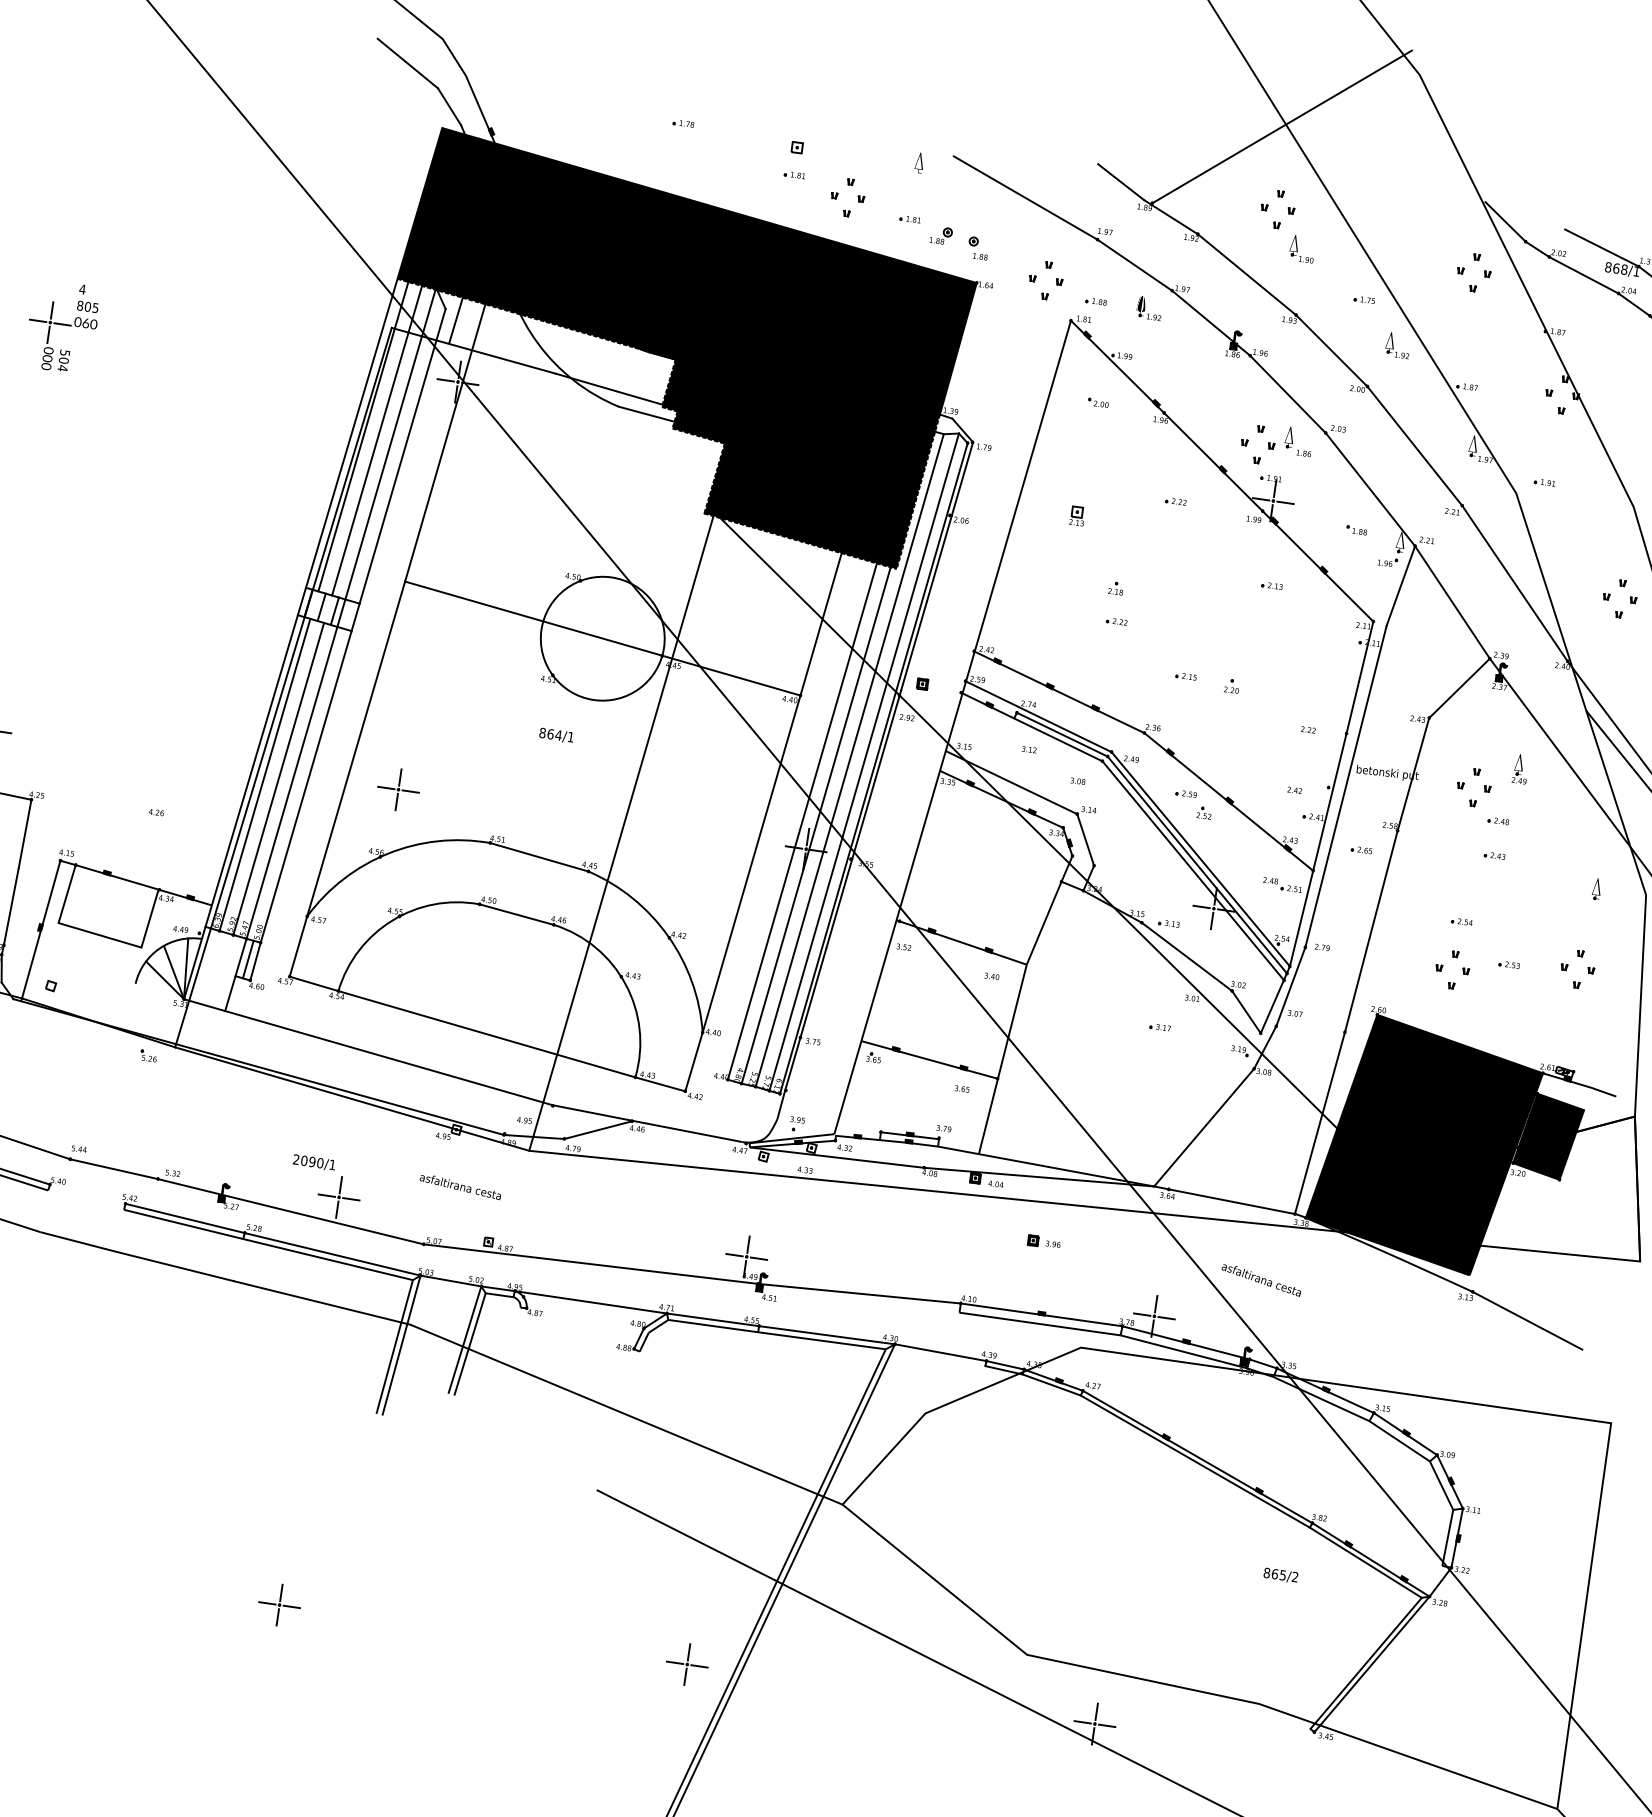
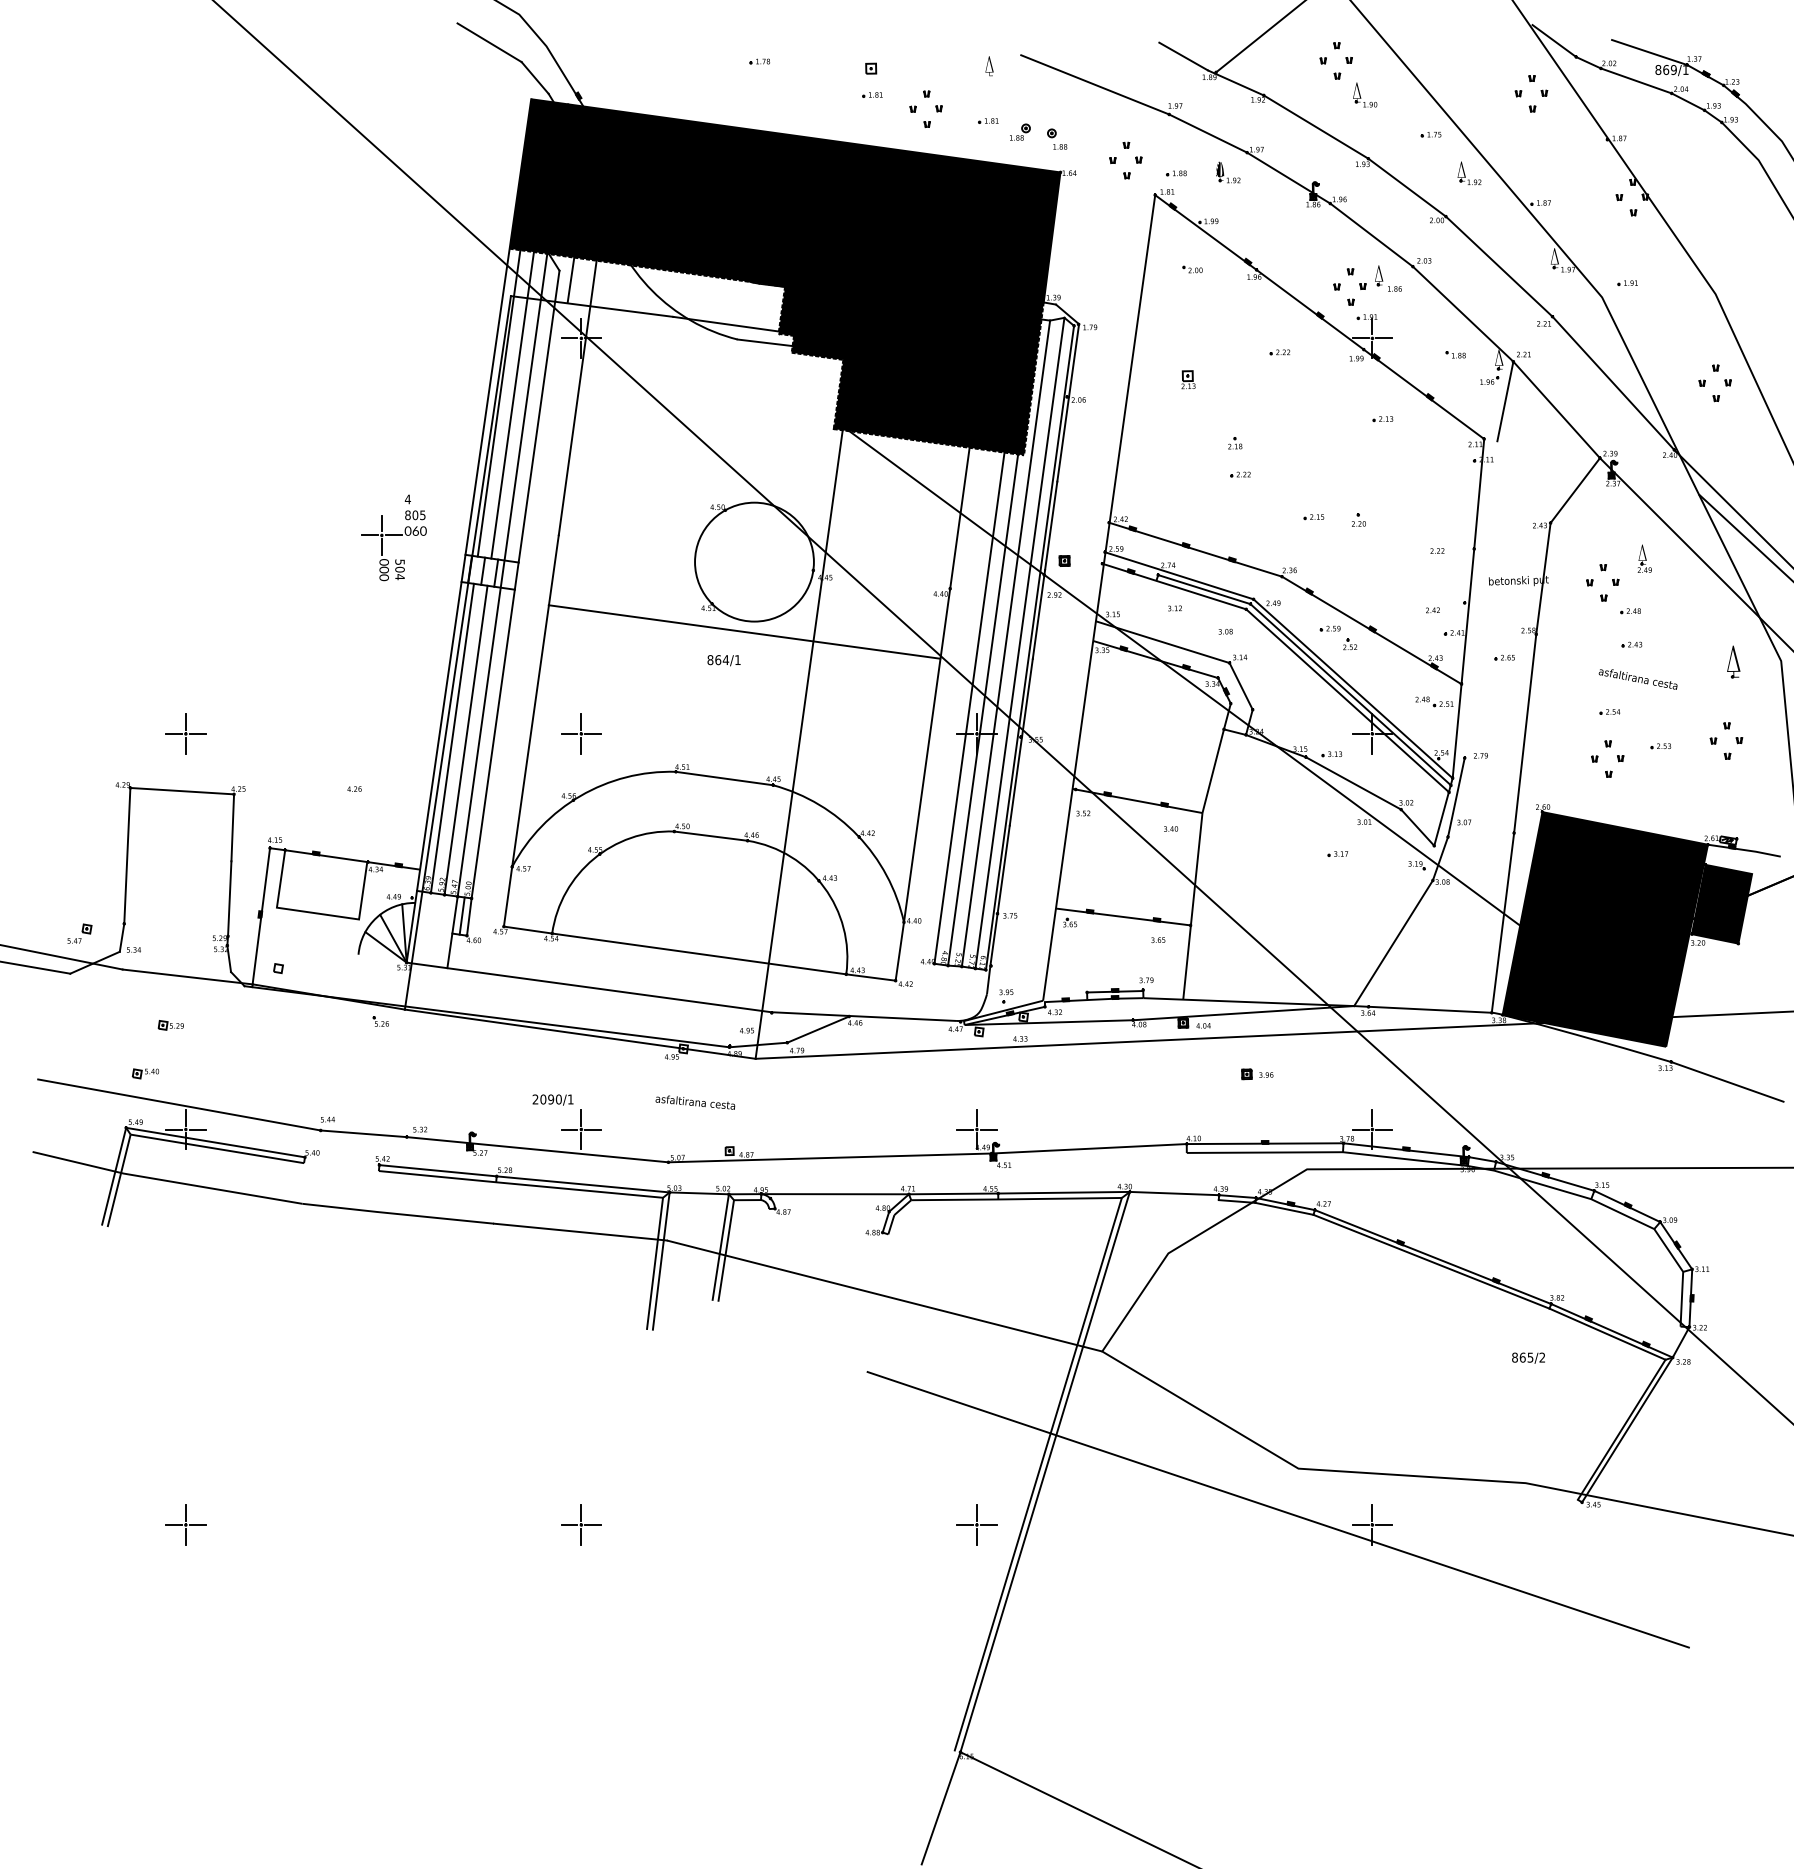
text: (1624, 269) -> (1673, 69), 868/1 -> 869/1
part: (62, 326) -> (393, 537), moved
line: (602, 638) -> (744, 631), moved
line: (1345, 786) -> (1480, 599), removed
part: (1596, 888) -> (1733, 661), size x1.6
text: (1260, 1280) -> (1637, 679), moved

